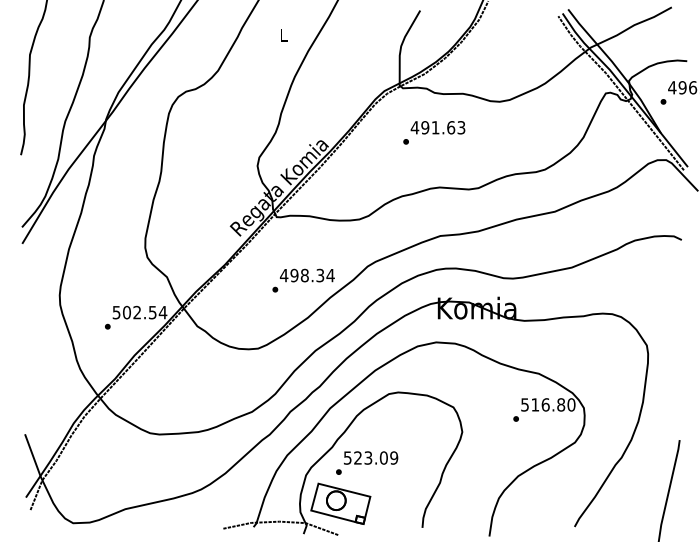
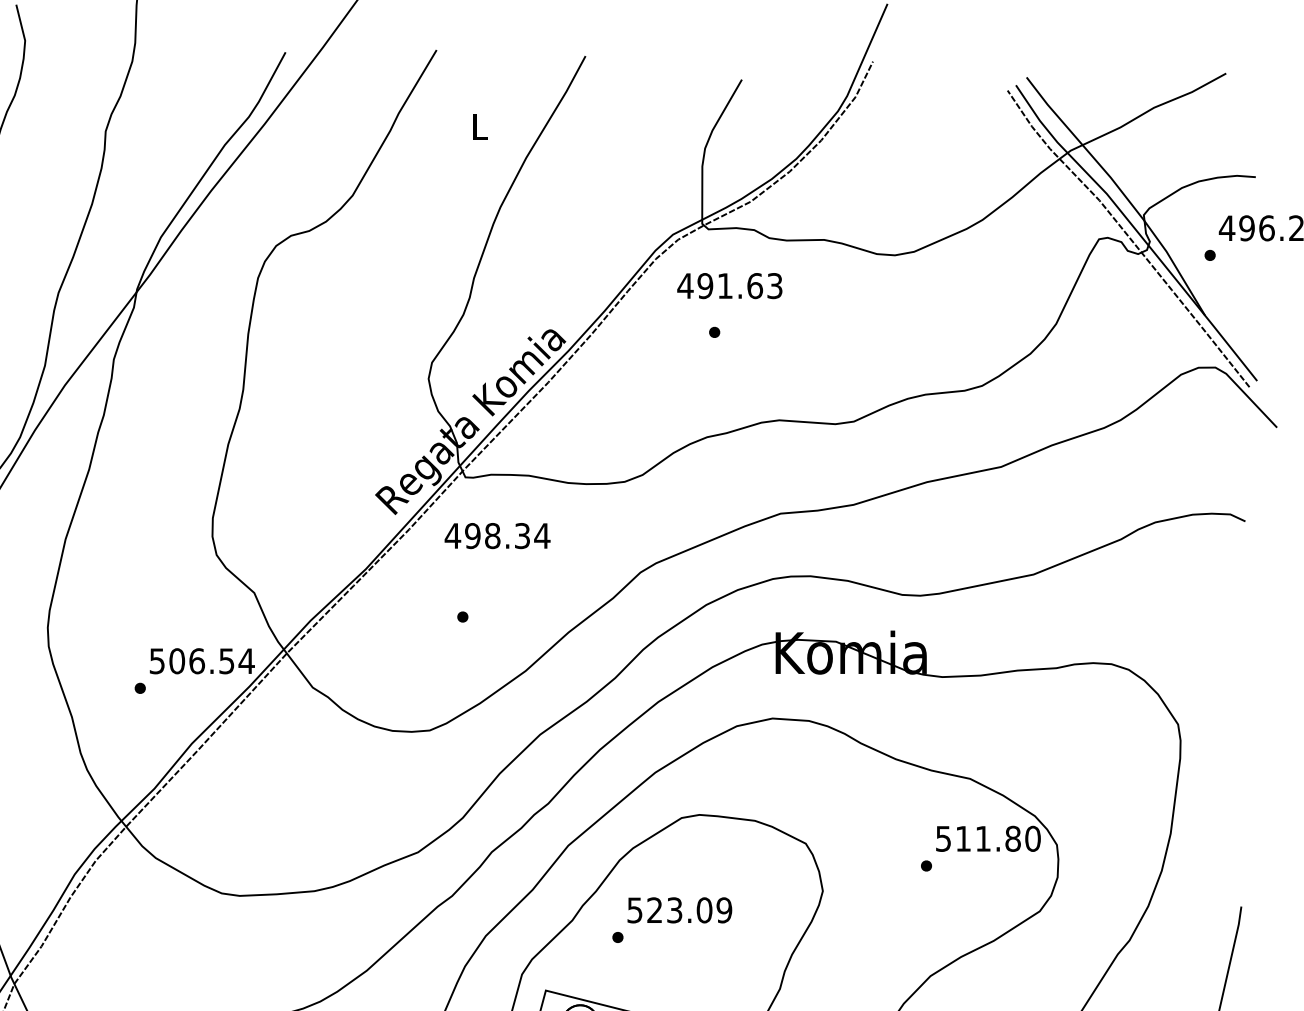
text: (437, 127) -> (728, 285), moved
text: (306, 275) -> (495, 535), moved
text: (137, 312) -> (197, 660), 502.54 -> 506.54
text: (545, 404) -> (982, 838), 516.80 -> 511.80
text: (367, 462) -> (673, 918), moved

